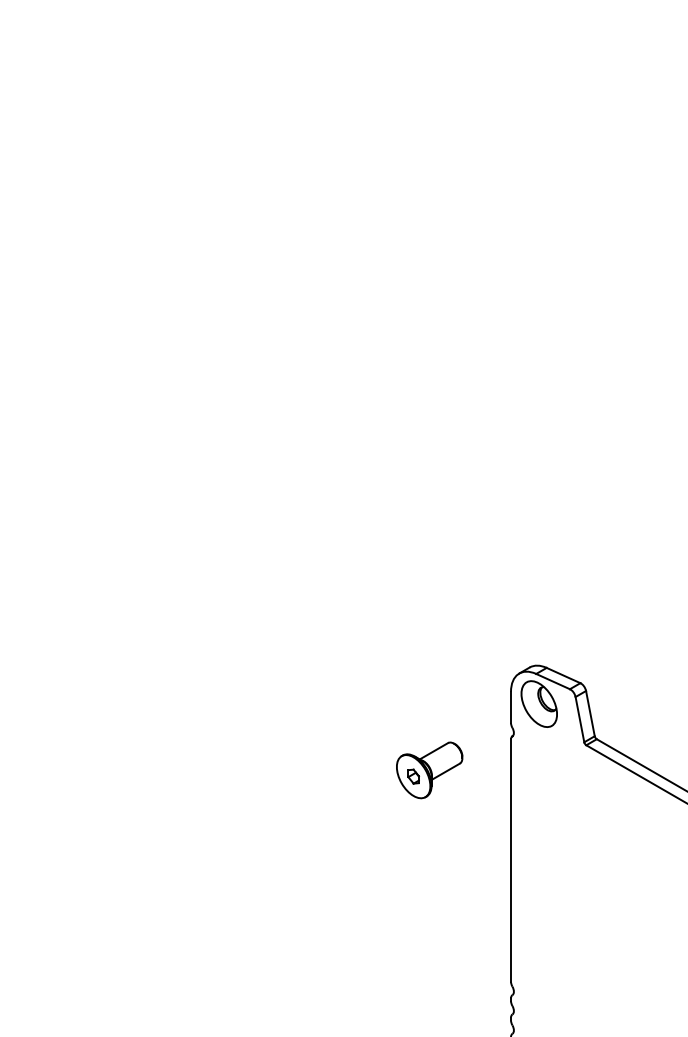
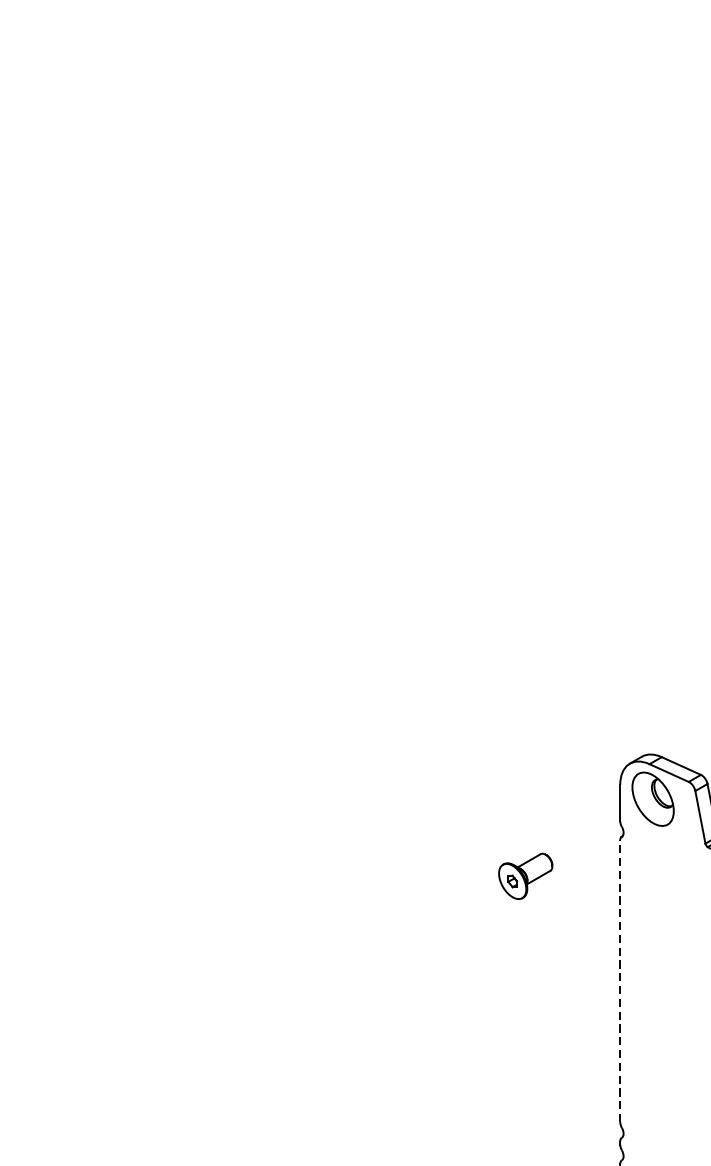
part: (429, 770) -> (525, 876), size x0.7
line: (511, 860) -> (620, 981), solid -> dashed

